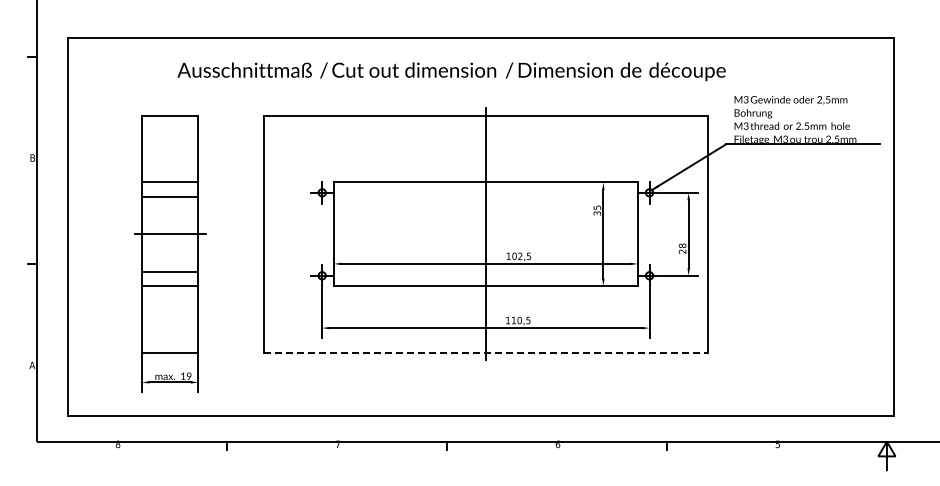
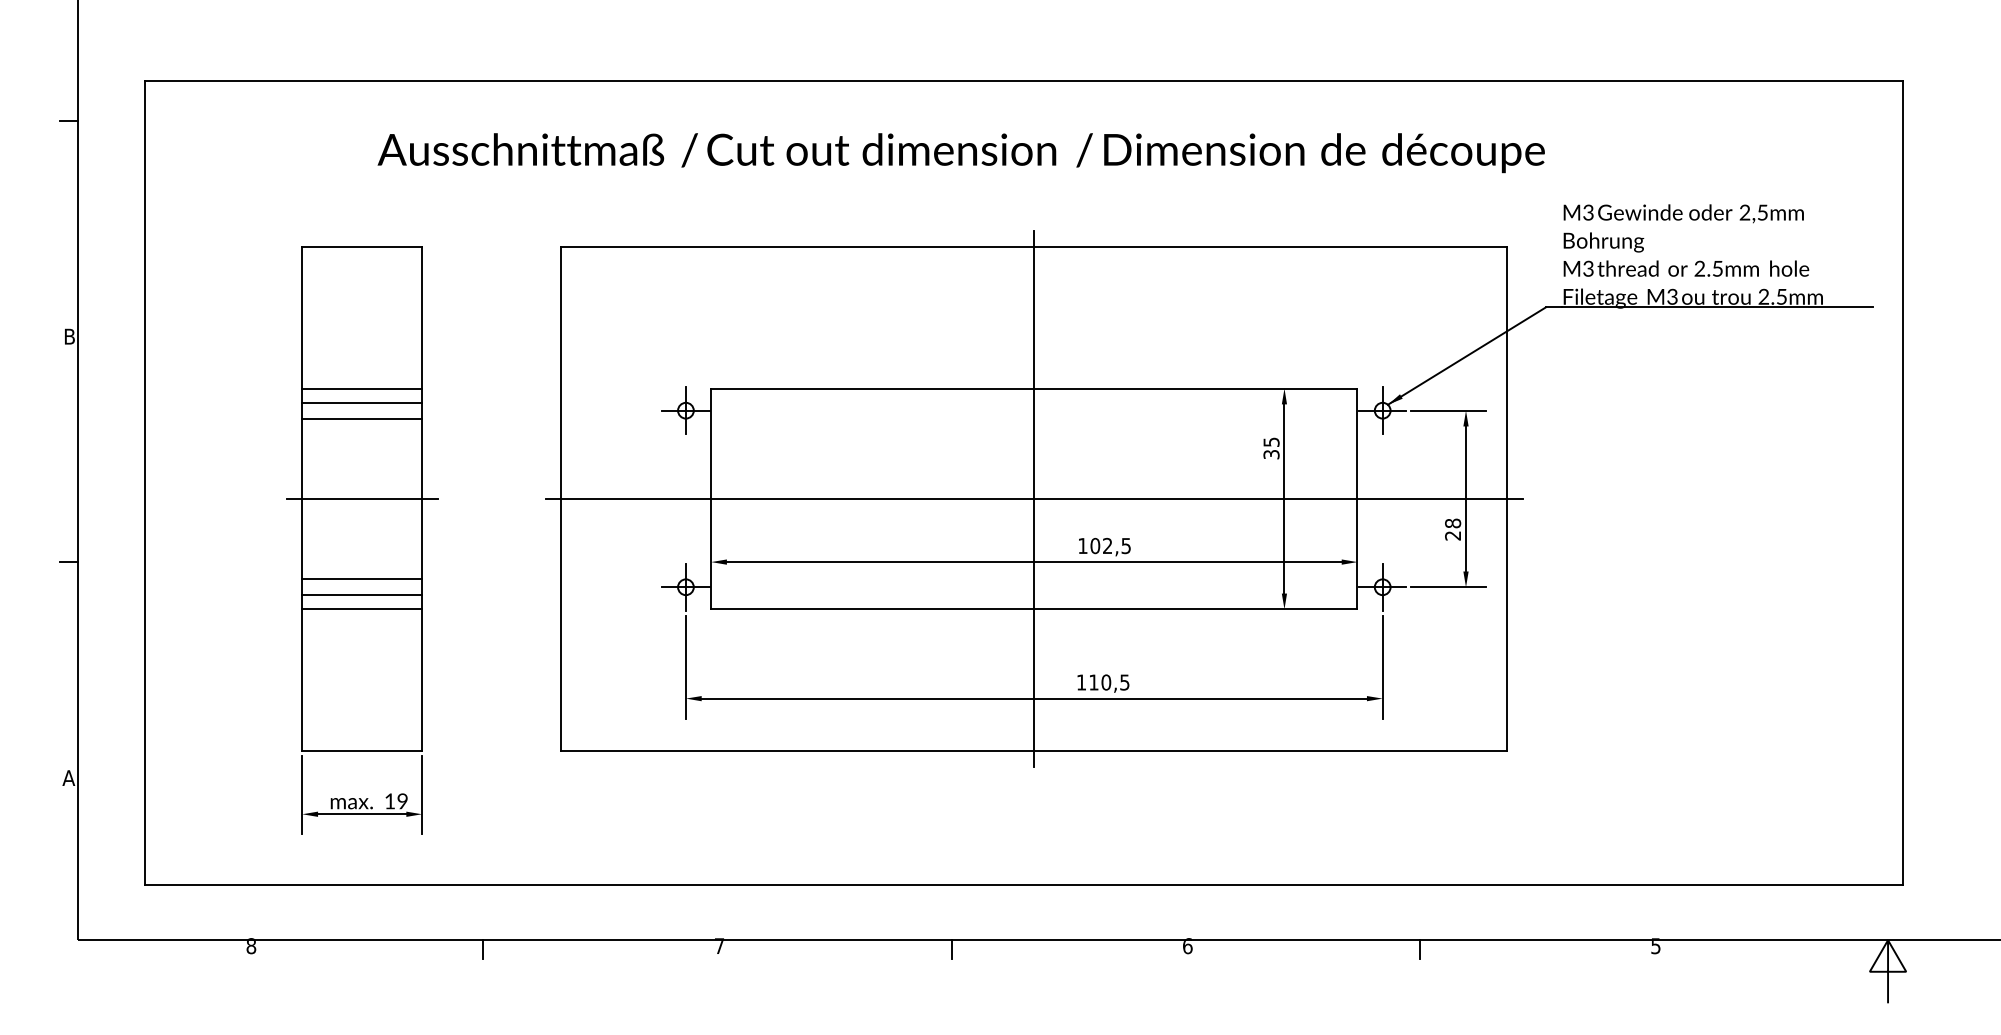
line: (170, 189) -> (362, 403), added
line: (485, 234) -> (1033, 499), added
line: (170, 279) -> (362, 595), added
line: (486, 352) -> (1035, 750), dashed -> solid

